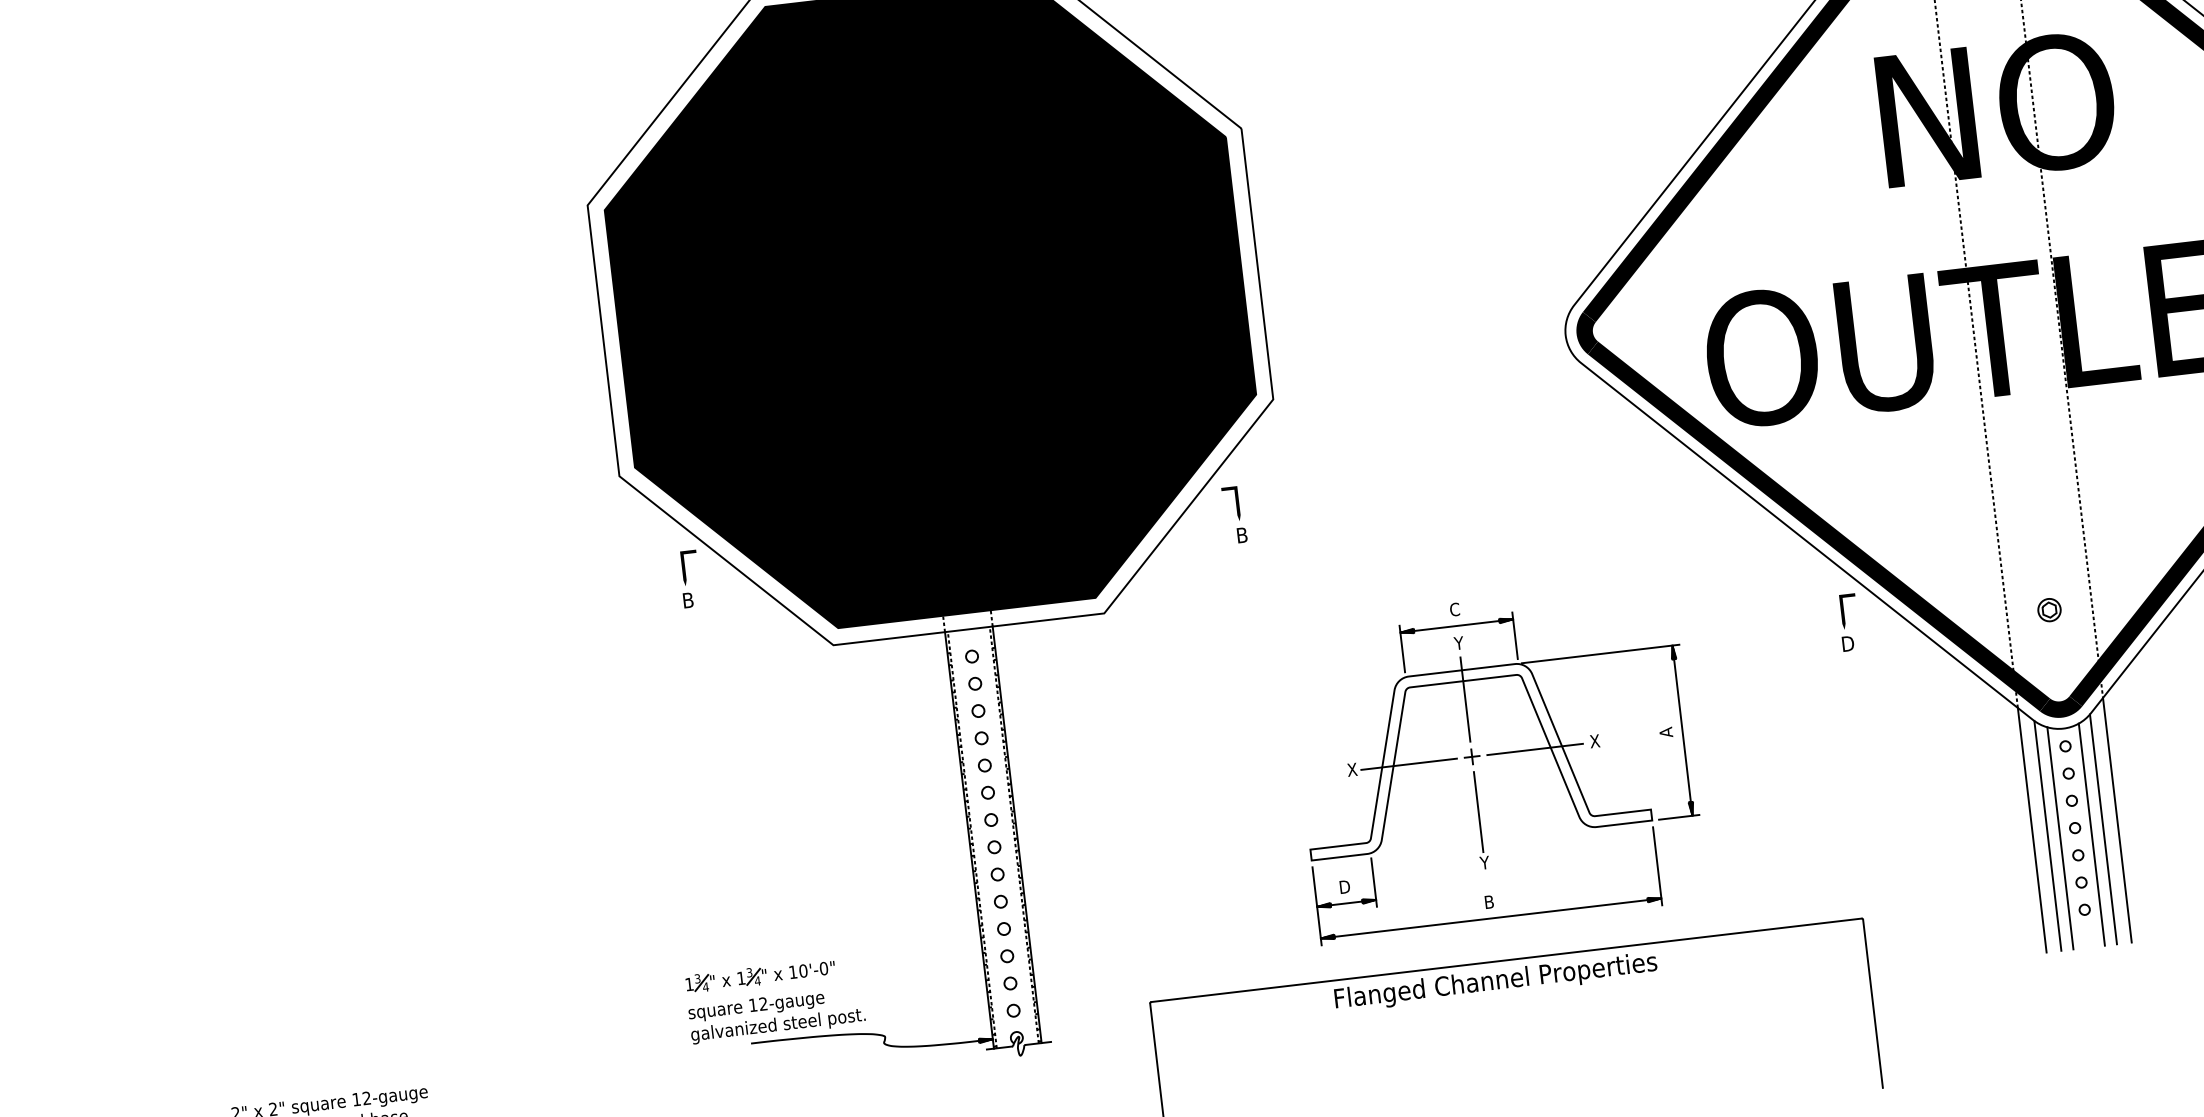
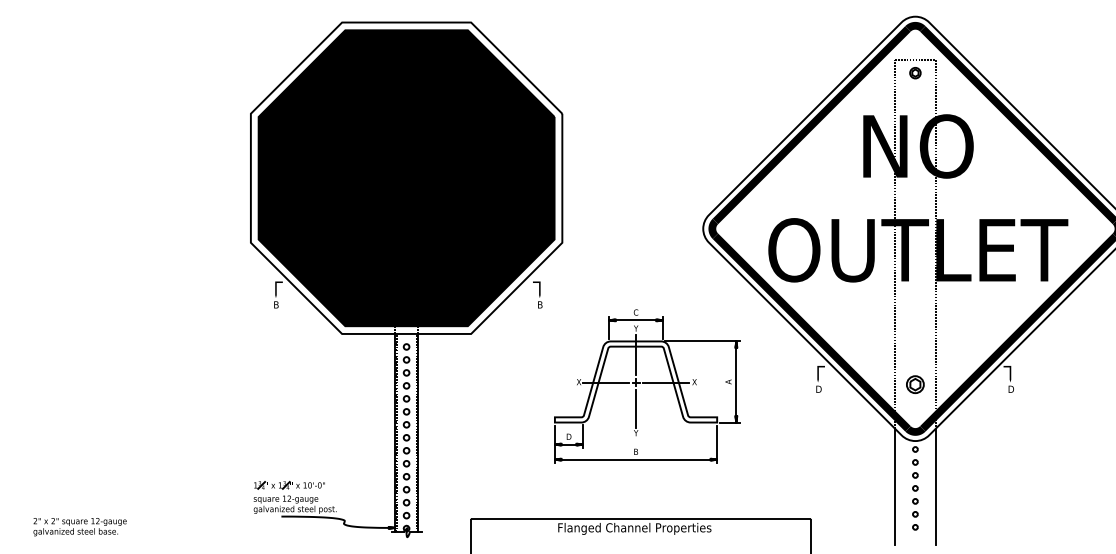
part: (2049, 609) -> (915, 384), size x1.6
part: (1497, 762) -> (647, 386), moved
line: (2103, 829) -> (928, 490), removed
line: (2090, 834) -> (922, 492), removed
line: (2048, 835) -> (902, 490), removed
line: (2059, 838) -> (907, 492), removed

